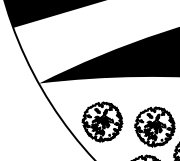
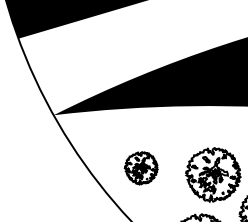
part: (102, 122) -> (141, 168), size x0.6

